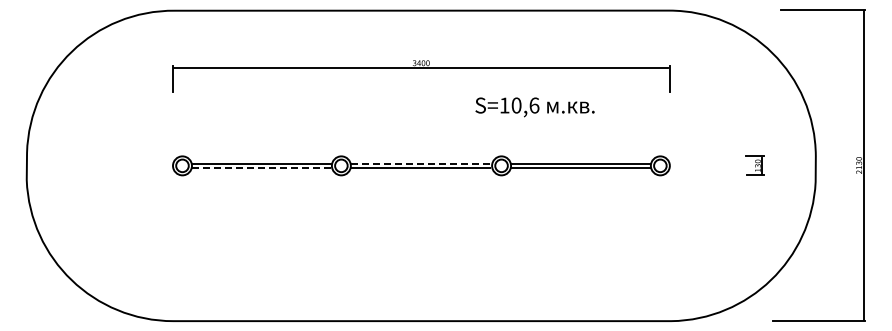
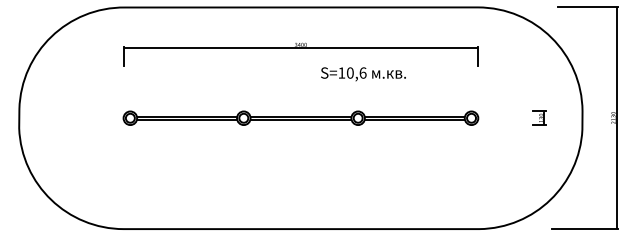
text: (534, 107) -> (363, 74), moved
line: (421, 163) -> (301, 116), dashed -> solid
line: (262, 168) -> (187, 120), dashed -> solid

